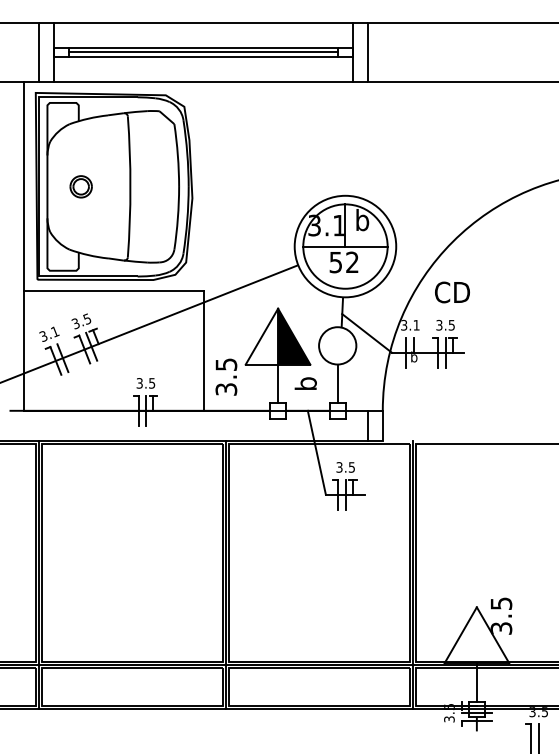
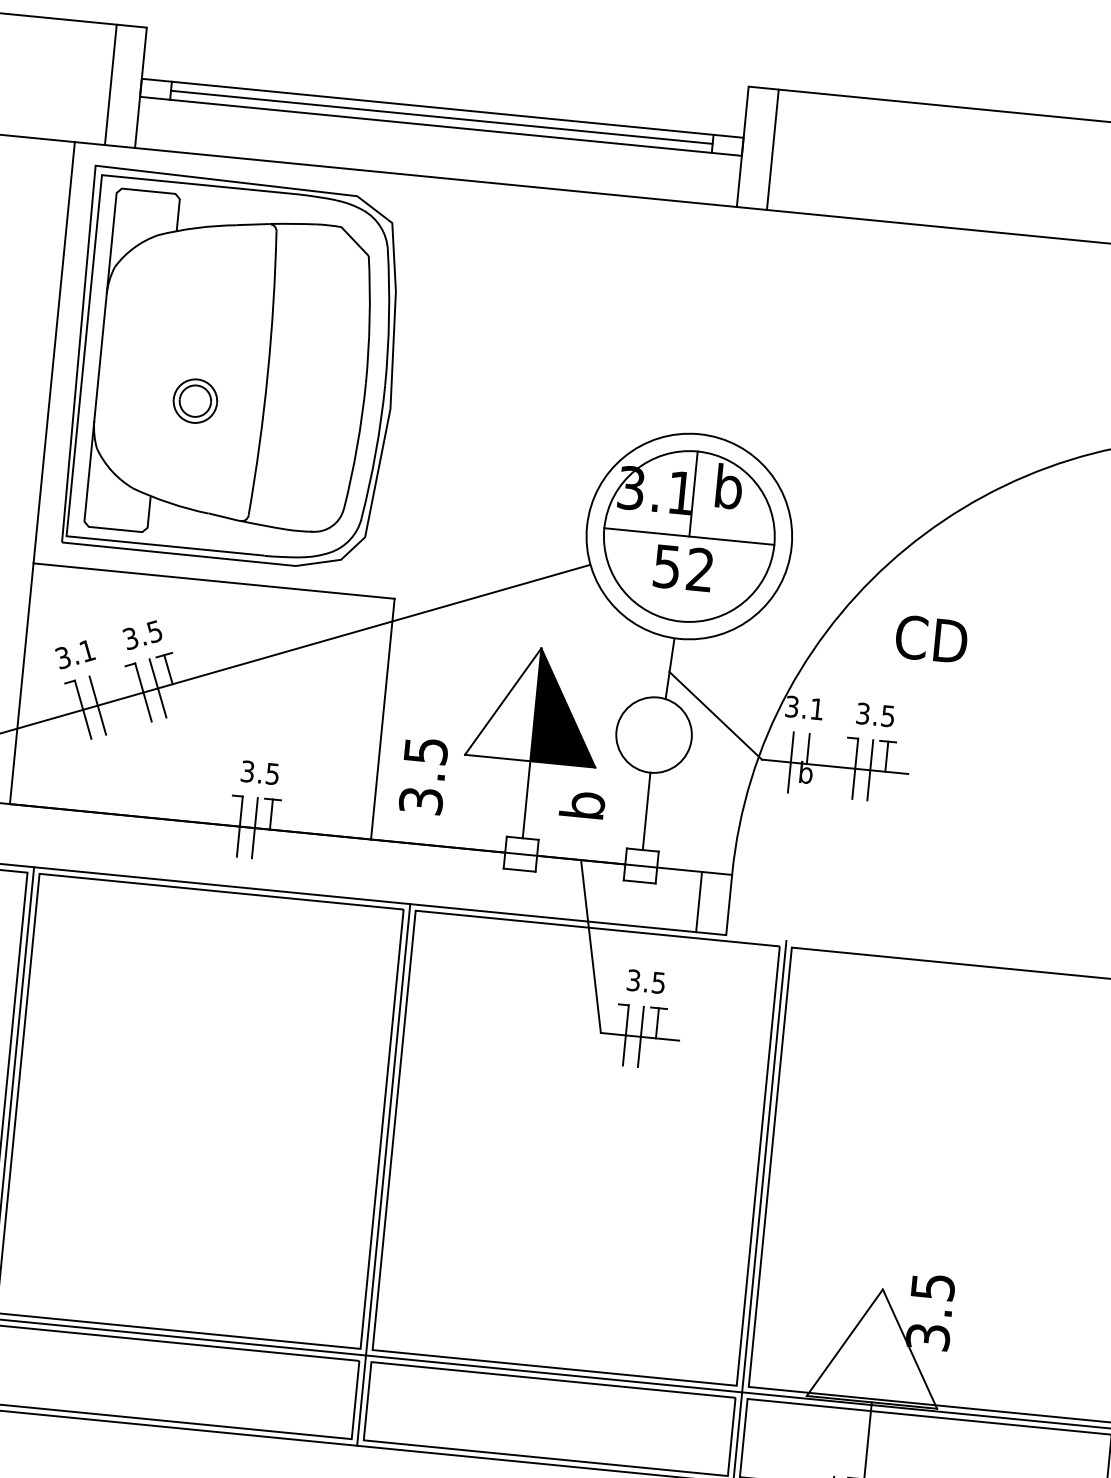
line: (203, 22) -> (447, 56), removed
part: (80, 186) -> (194, 400), moved
text: (452, 292) -> (931, 639), moved

